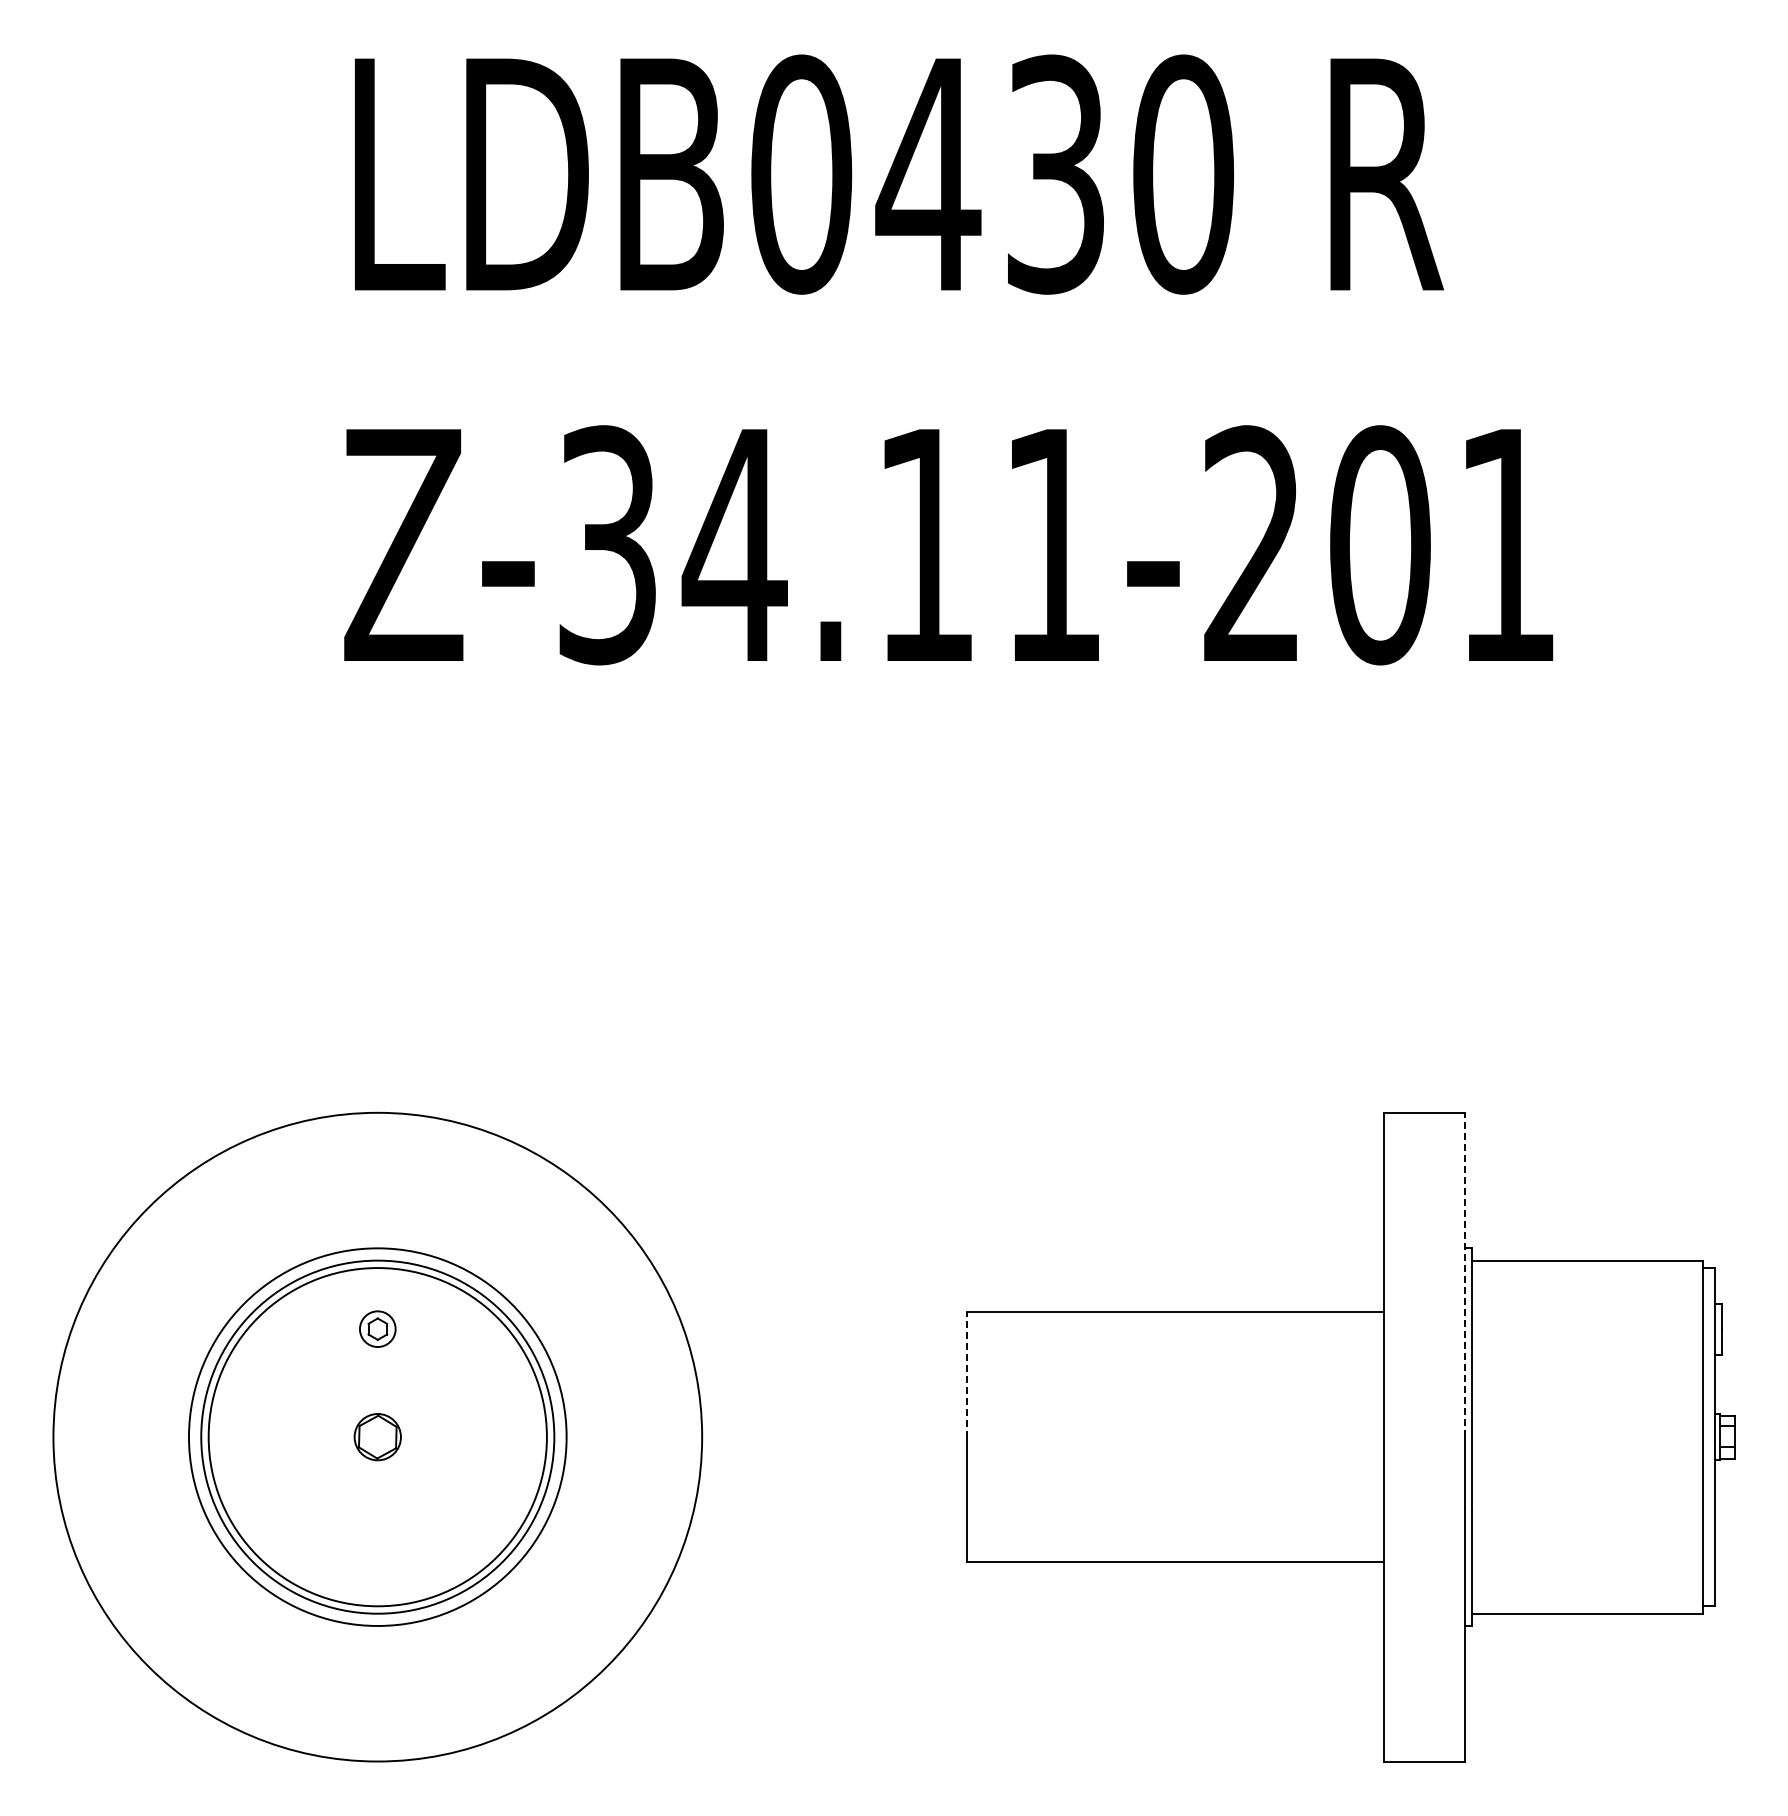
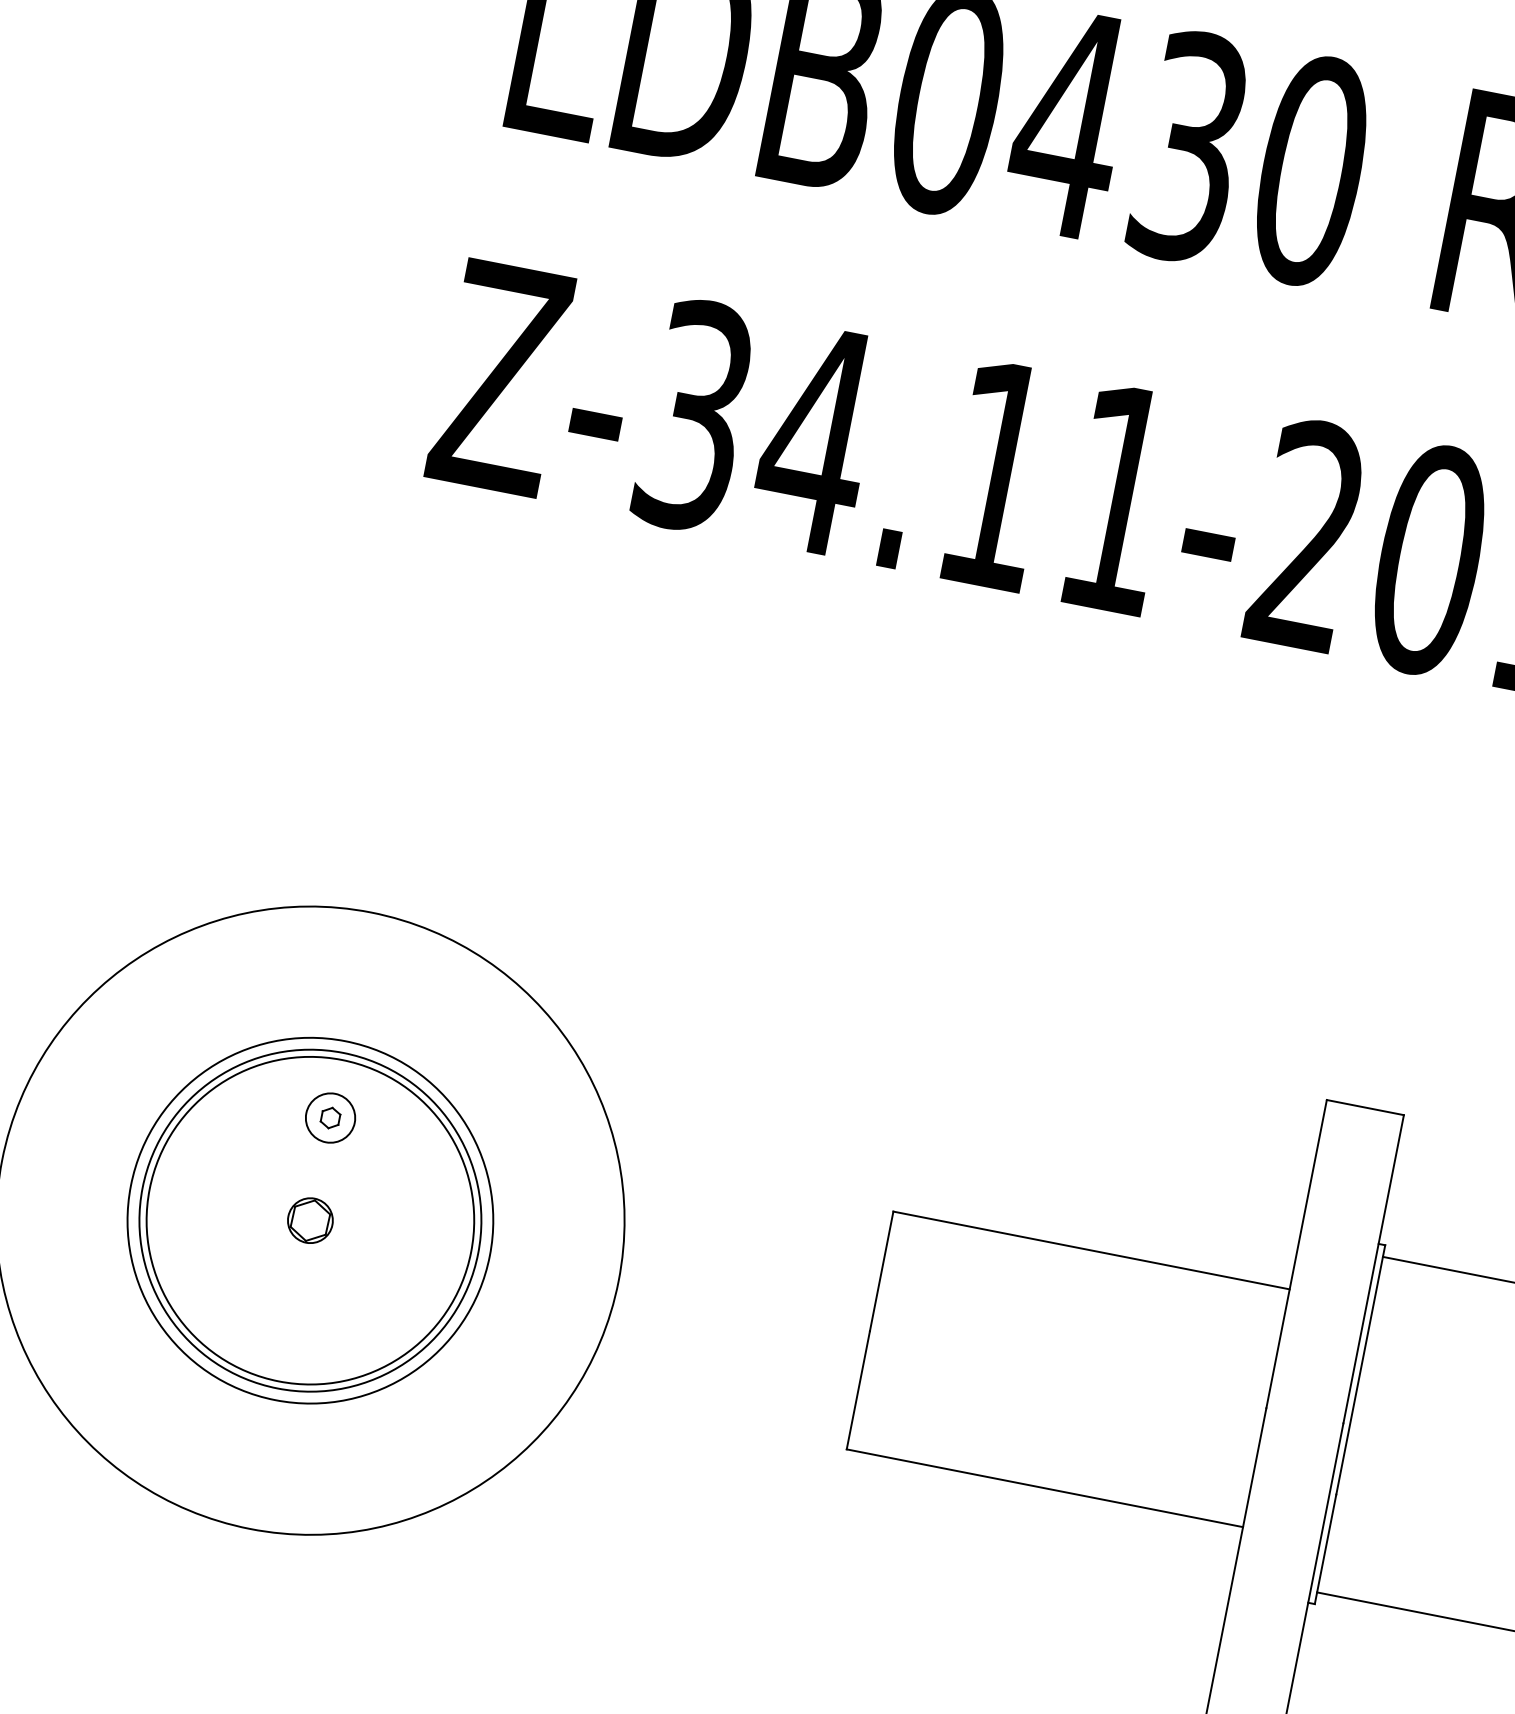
line: (1464, 1274) -> (1373, 1268), dashed -> solid
circle: (377, 1328) -> (330, 1117), size x1.43
line: (966, 1374) -> (881, 1270), dashed -> solid

